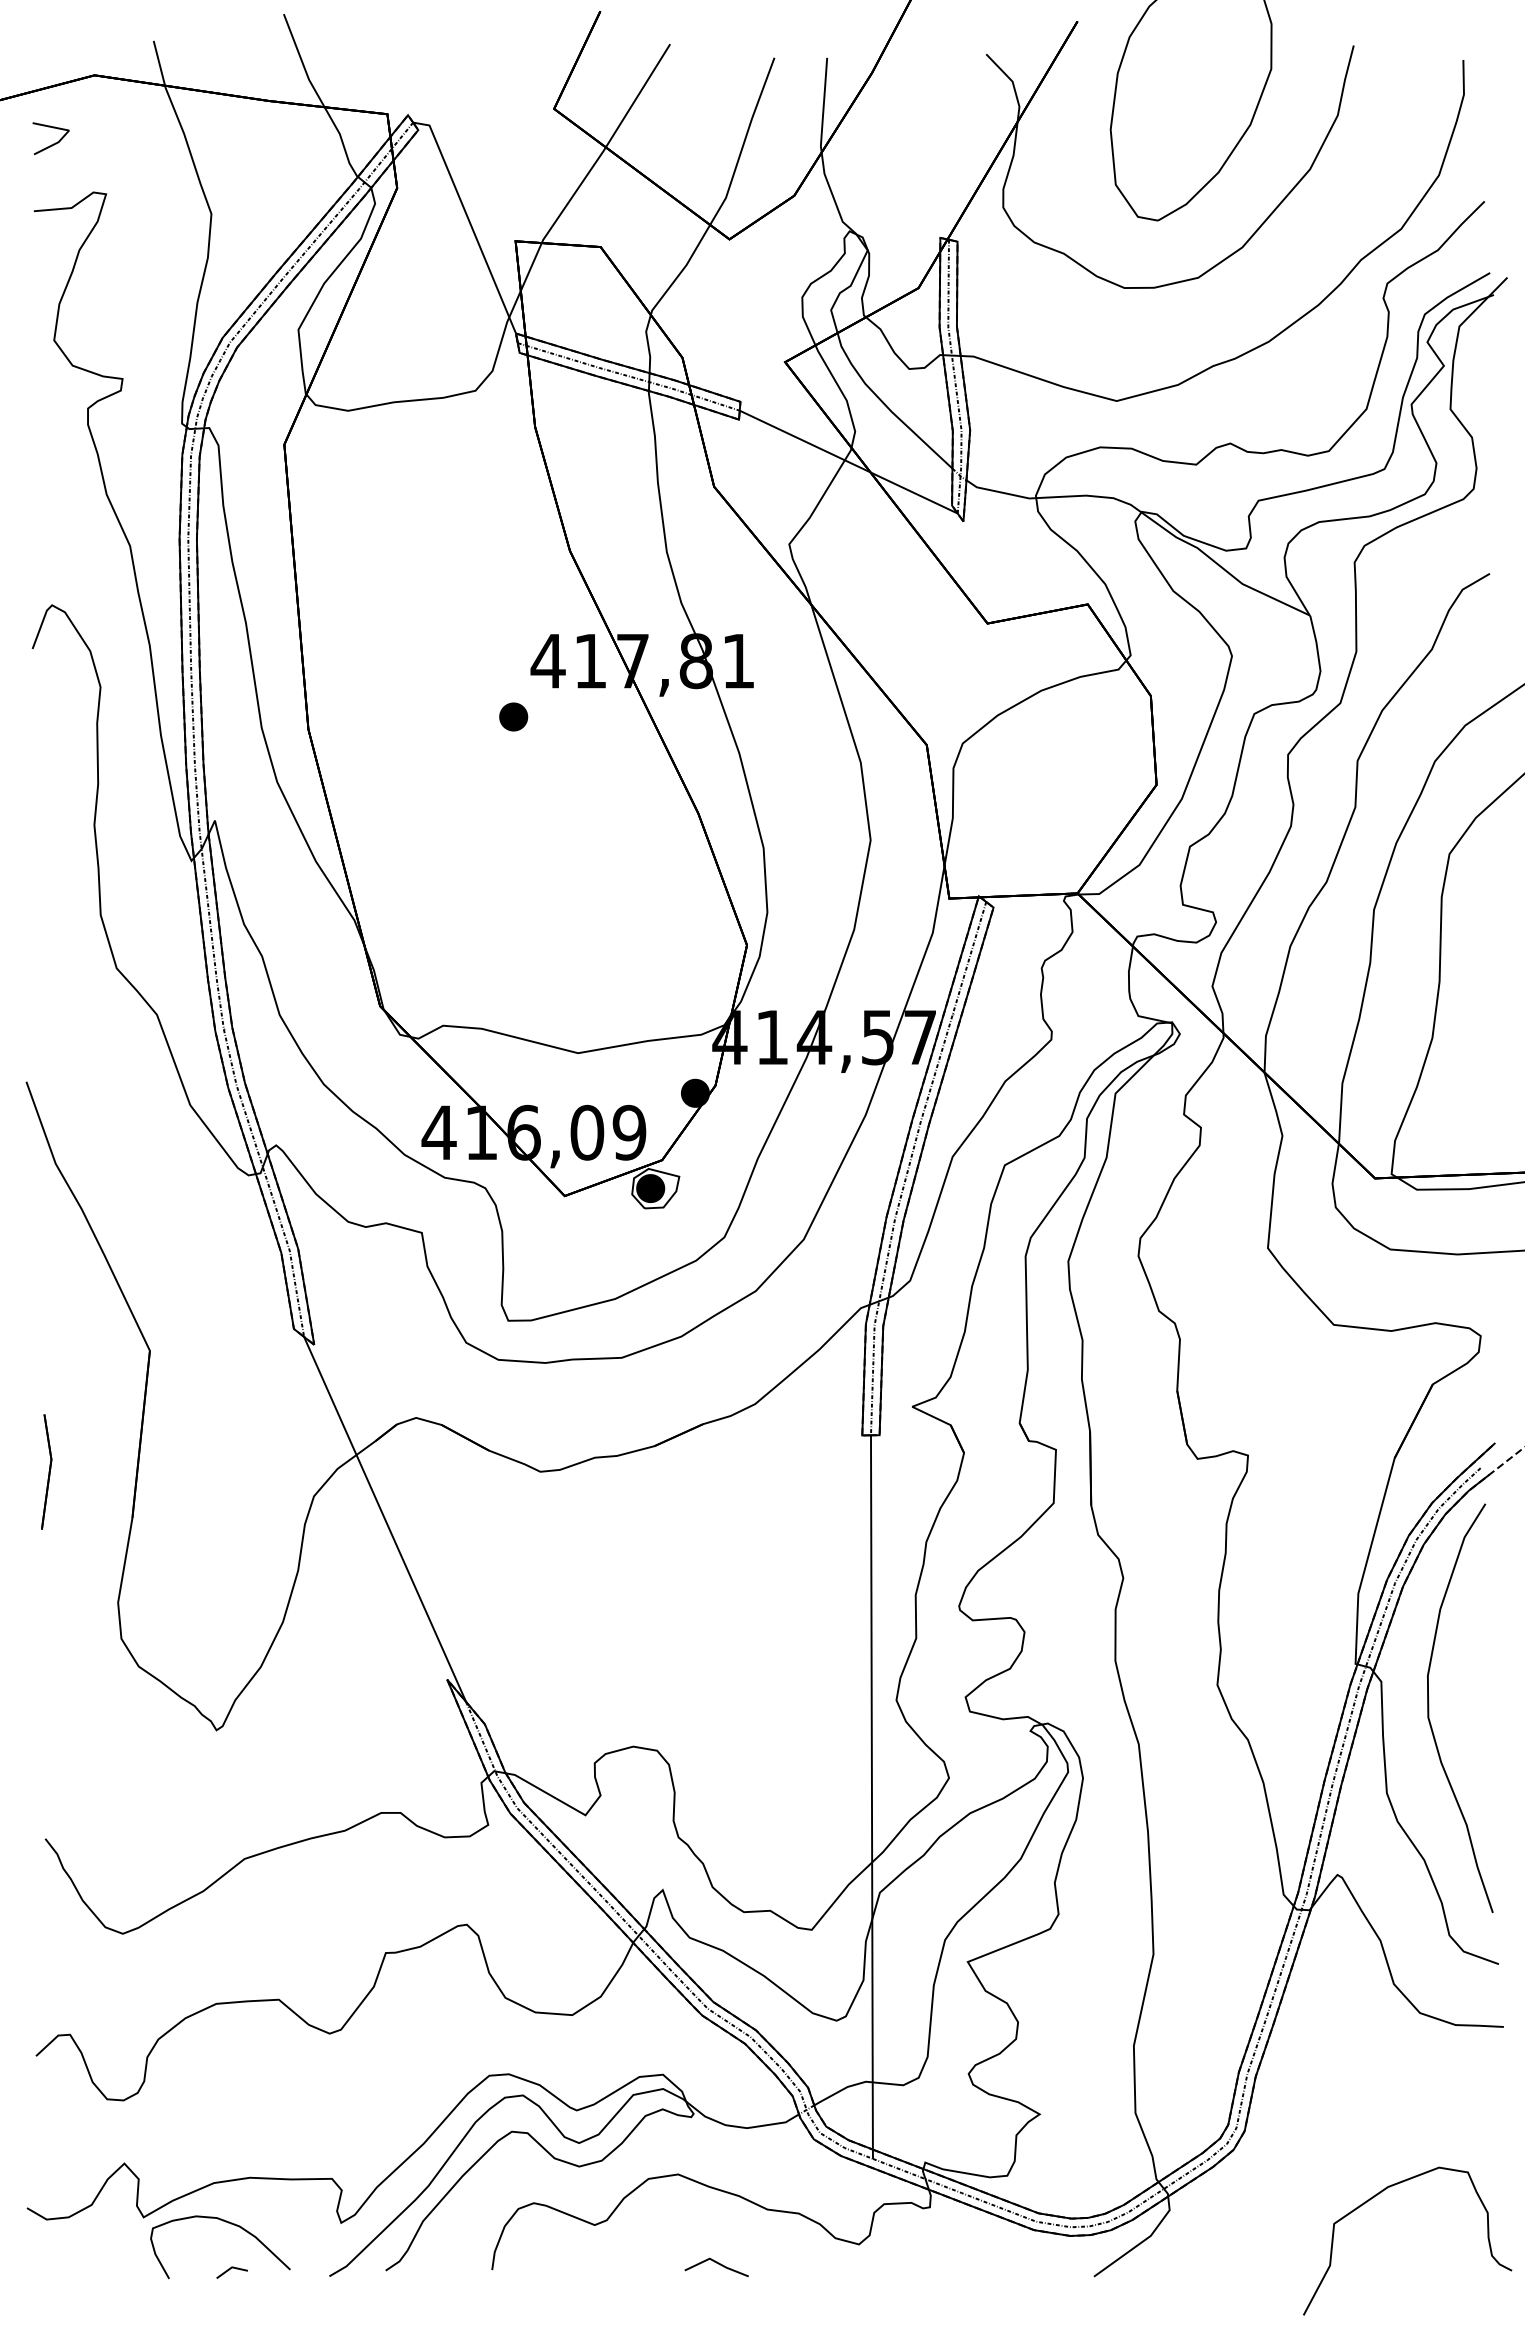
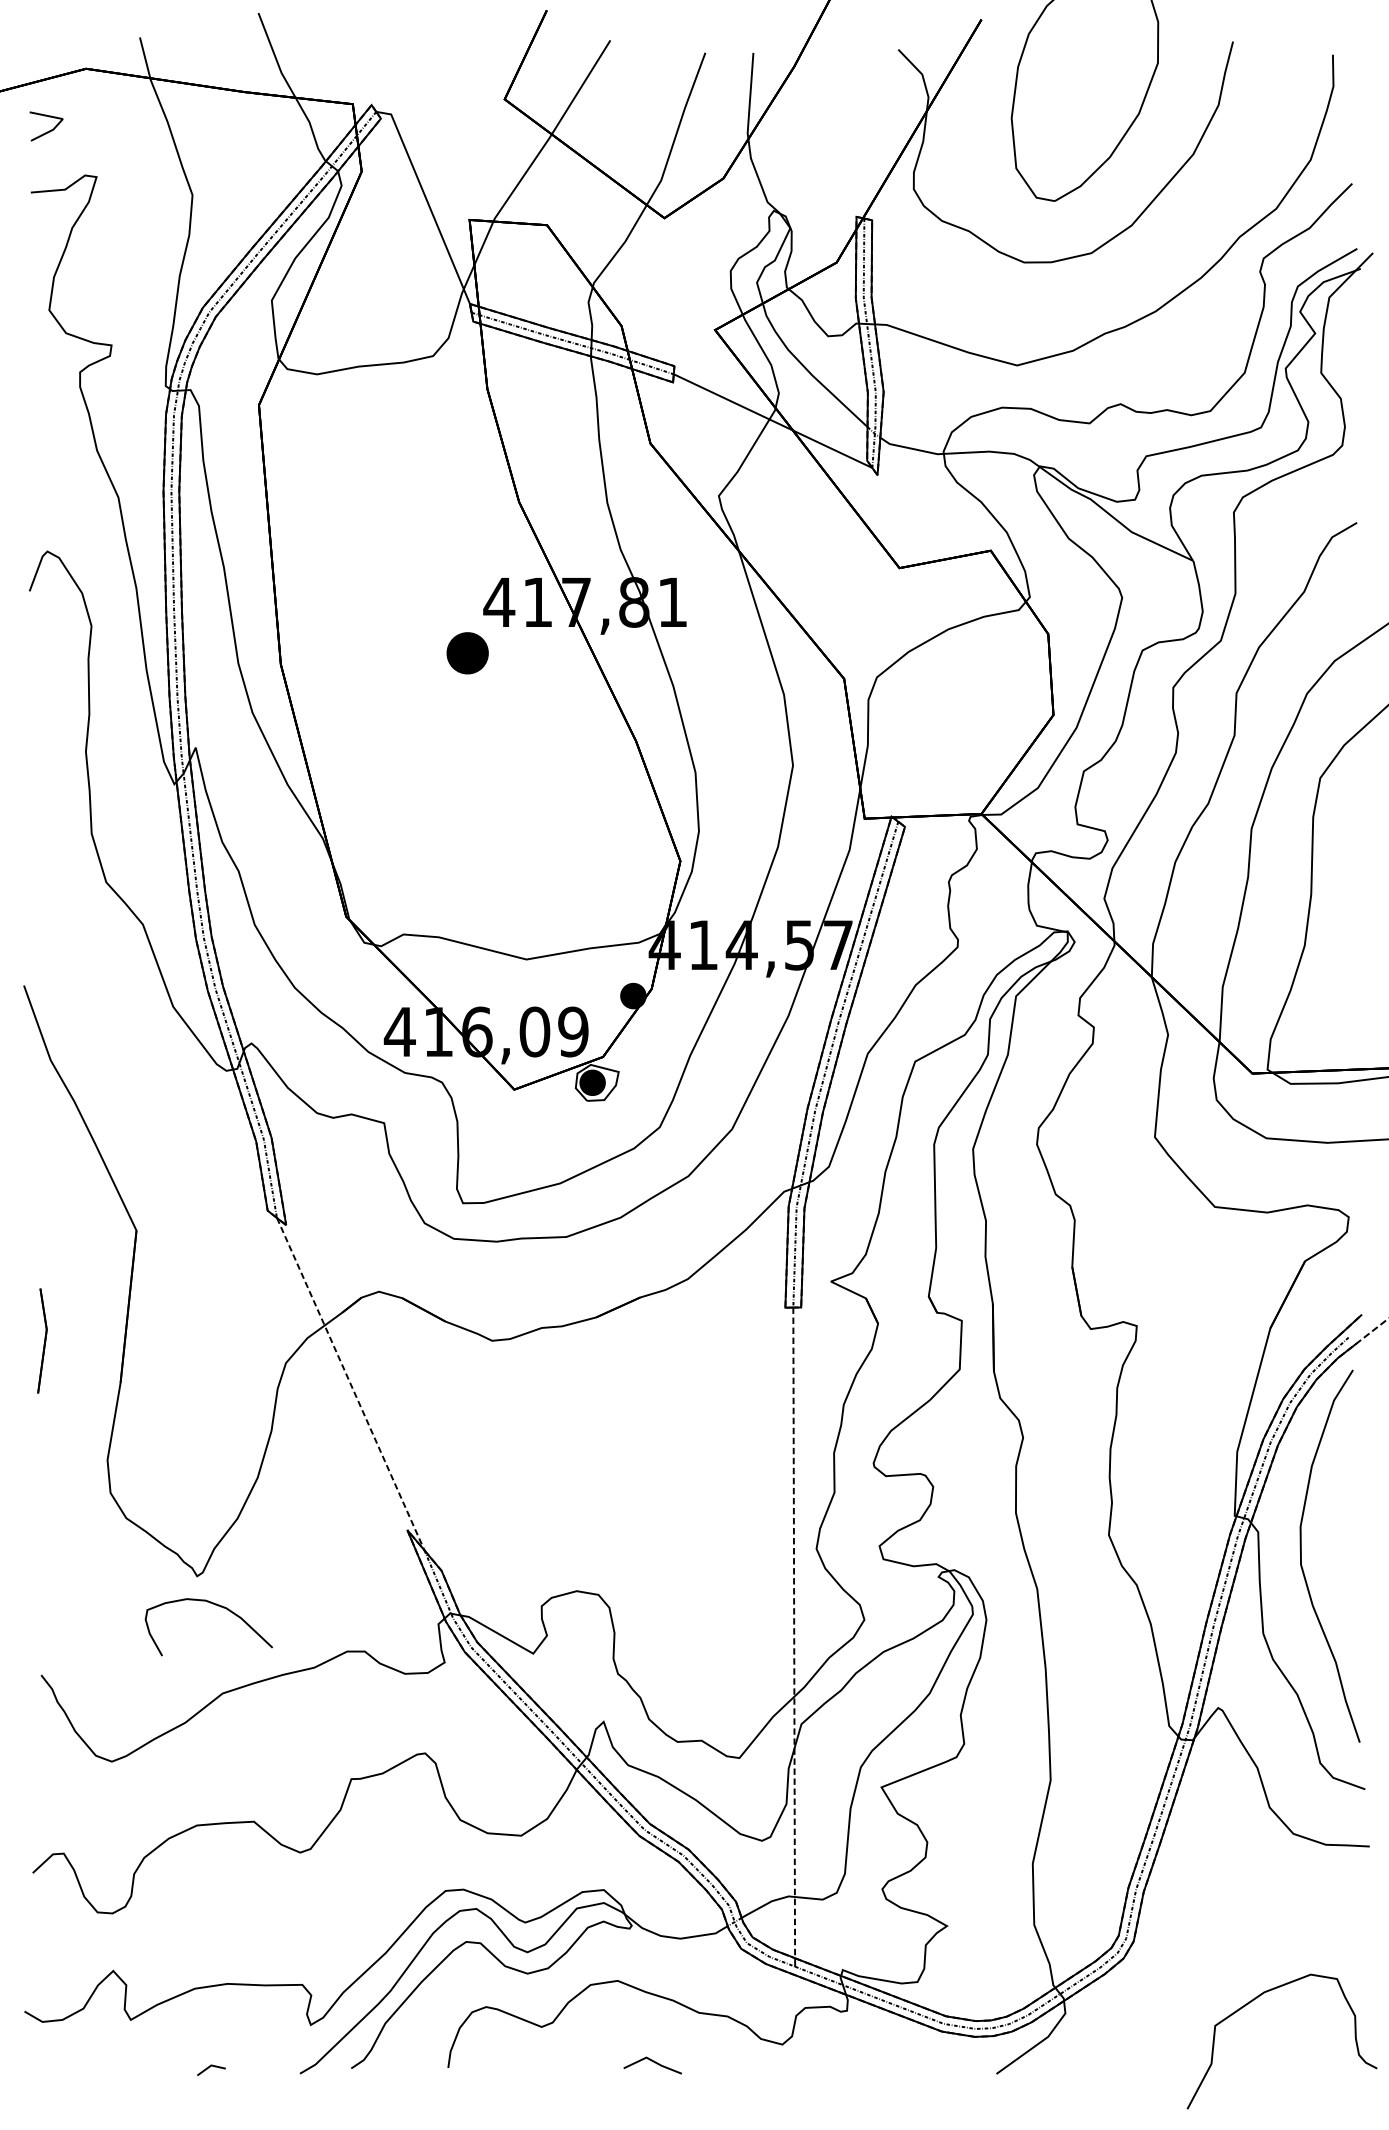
part: (513, 716) -> (467, 652), size x1.6
line: (385, 1519) -> (351, 1384), solid -> dashed
line: (871, 1792) -> (793, 1632), solid -> dashed
curve: (228, 2223) -> (216, 1605), moved

